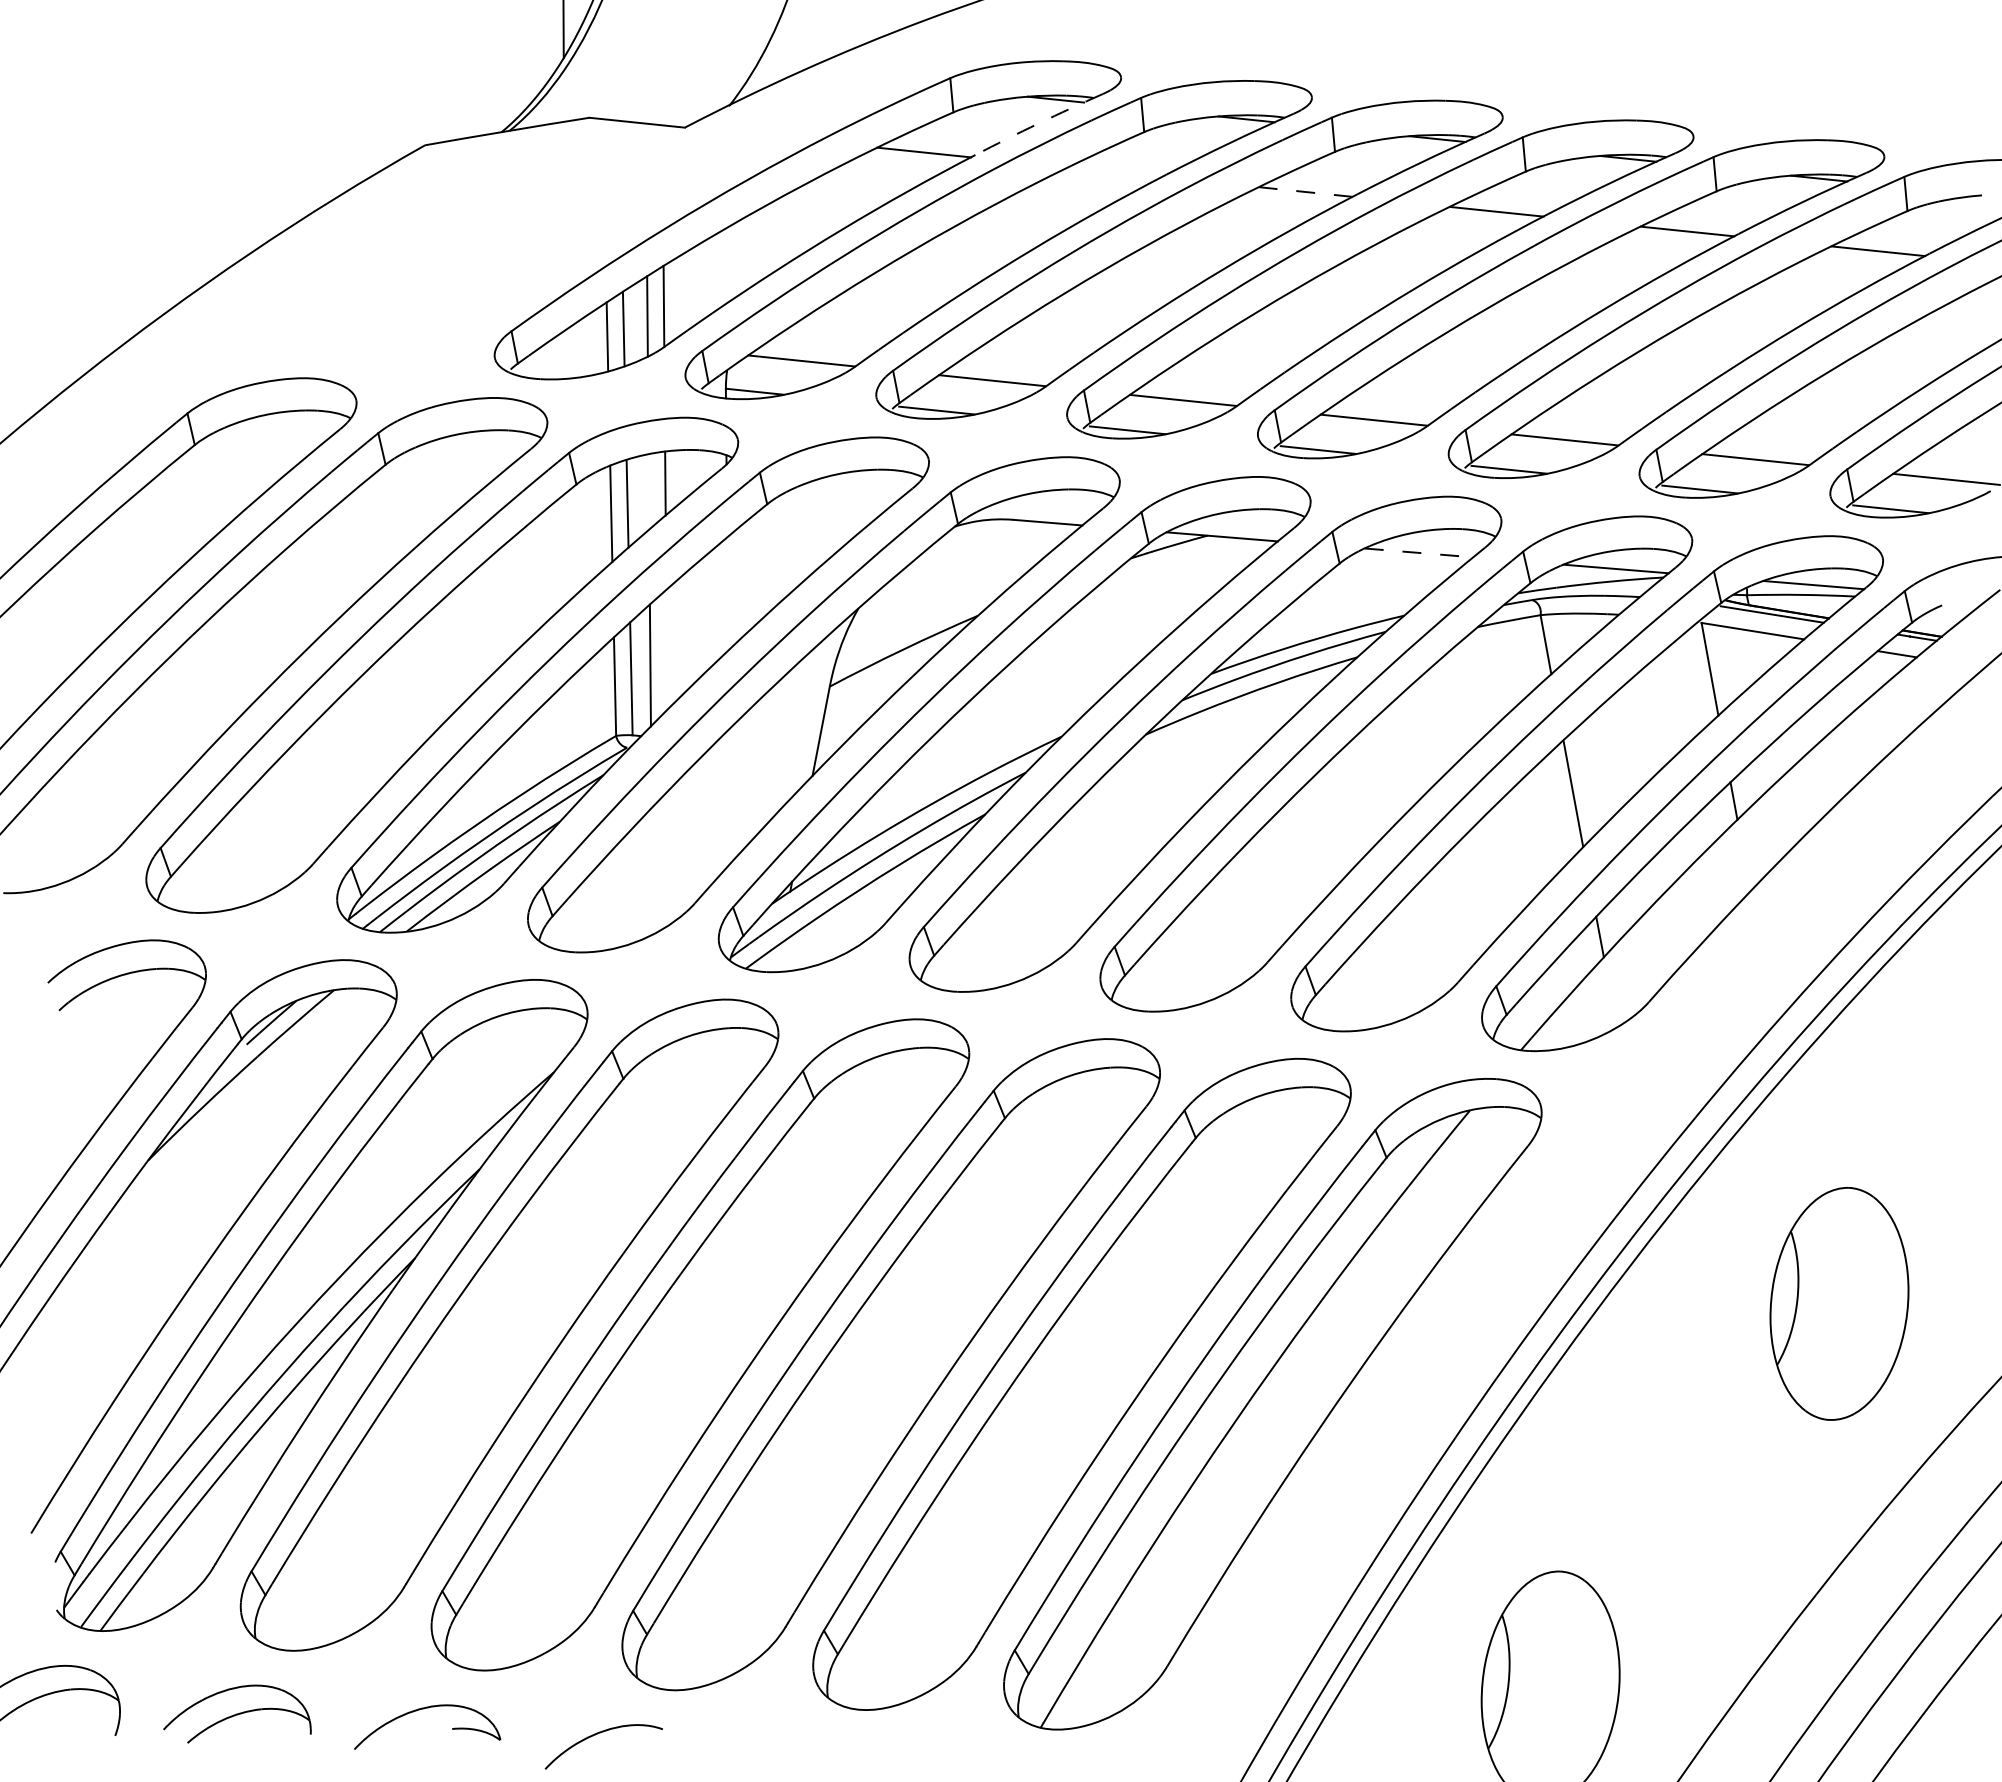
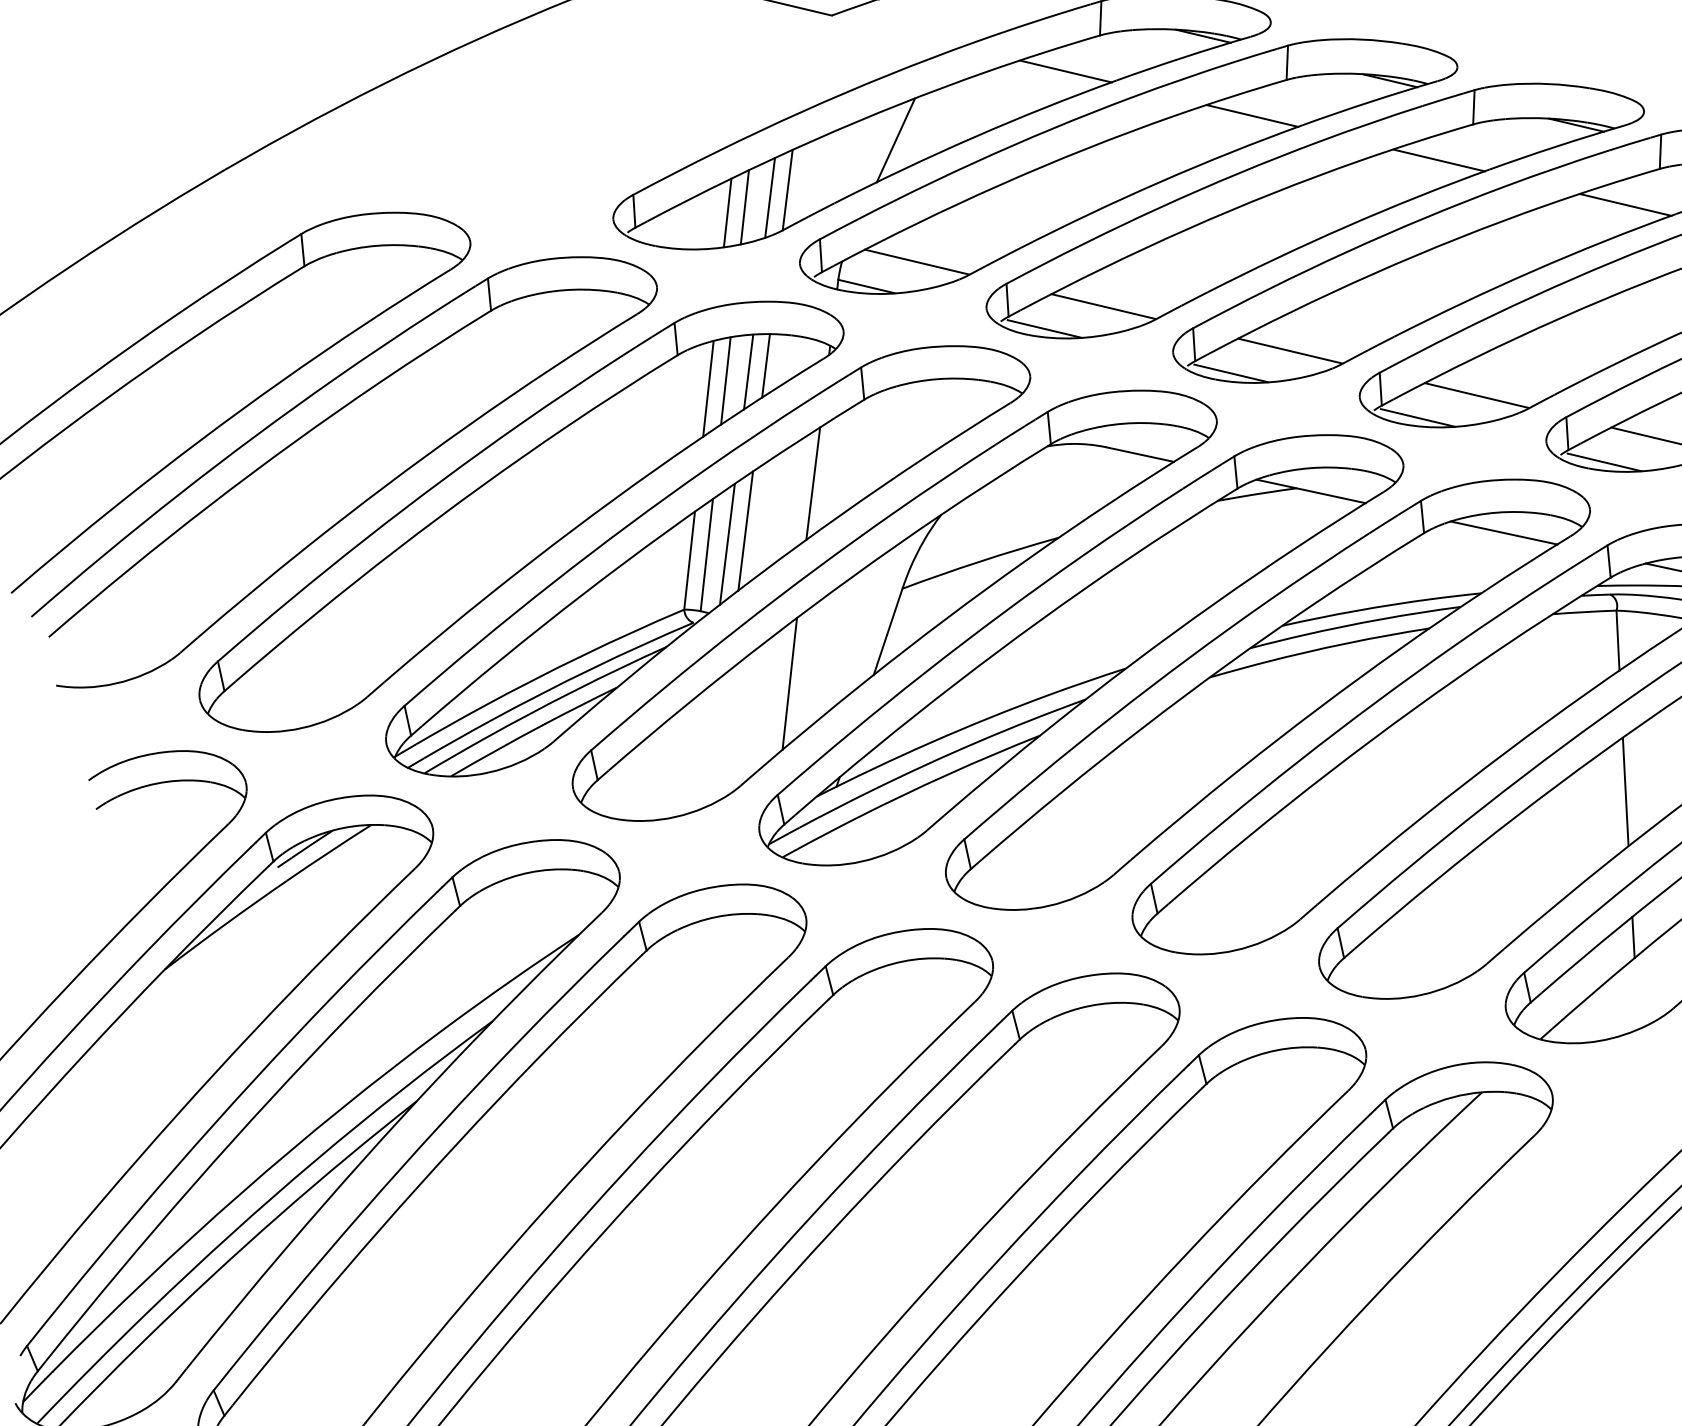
arc: (1038, 123) -> (1182, 57), dashed -> solid
line: (1114, 172) -> (1251, 116), added
line: (1305, 191) -> (1438, 159), dashed -> solid
line: (764, 243) -> (895, 140), added
line: (648, 491) -> (748, 371), added
line: (1419, 552) -> (1504, 532), dashed -> solid
line: (727, 593) -> (813, 483), added
line: (666, 650) -> (745, 531), added
line: (730, 795) -> (789, 683), added

